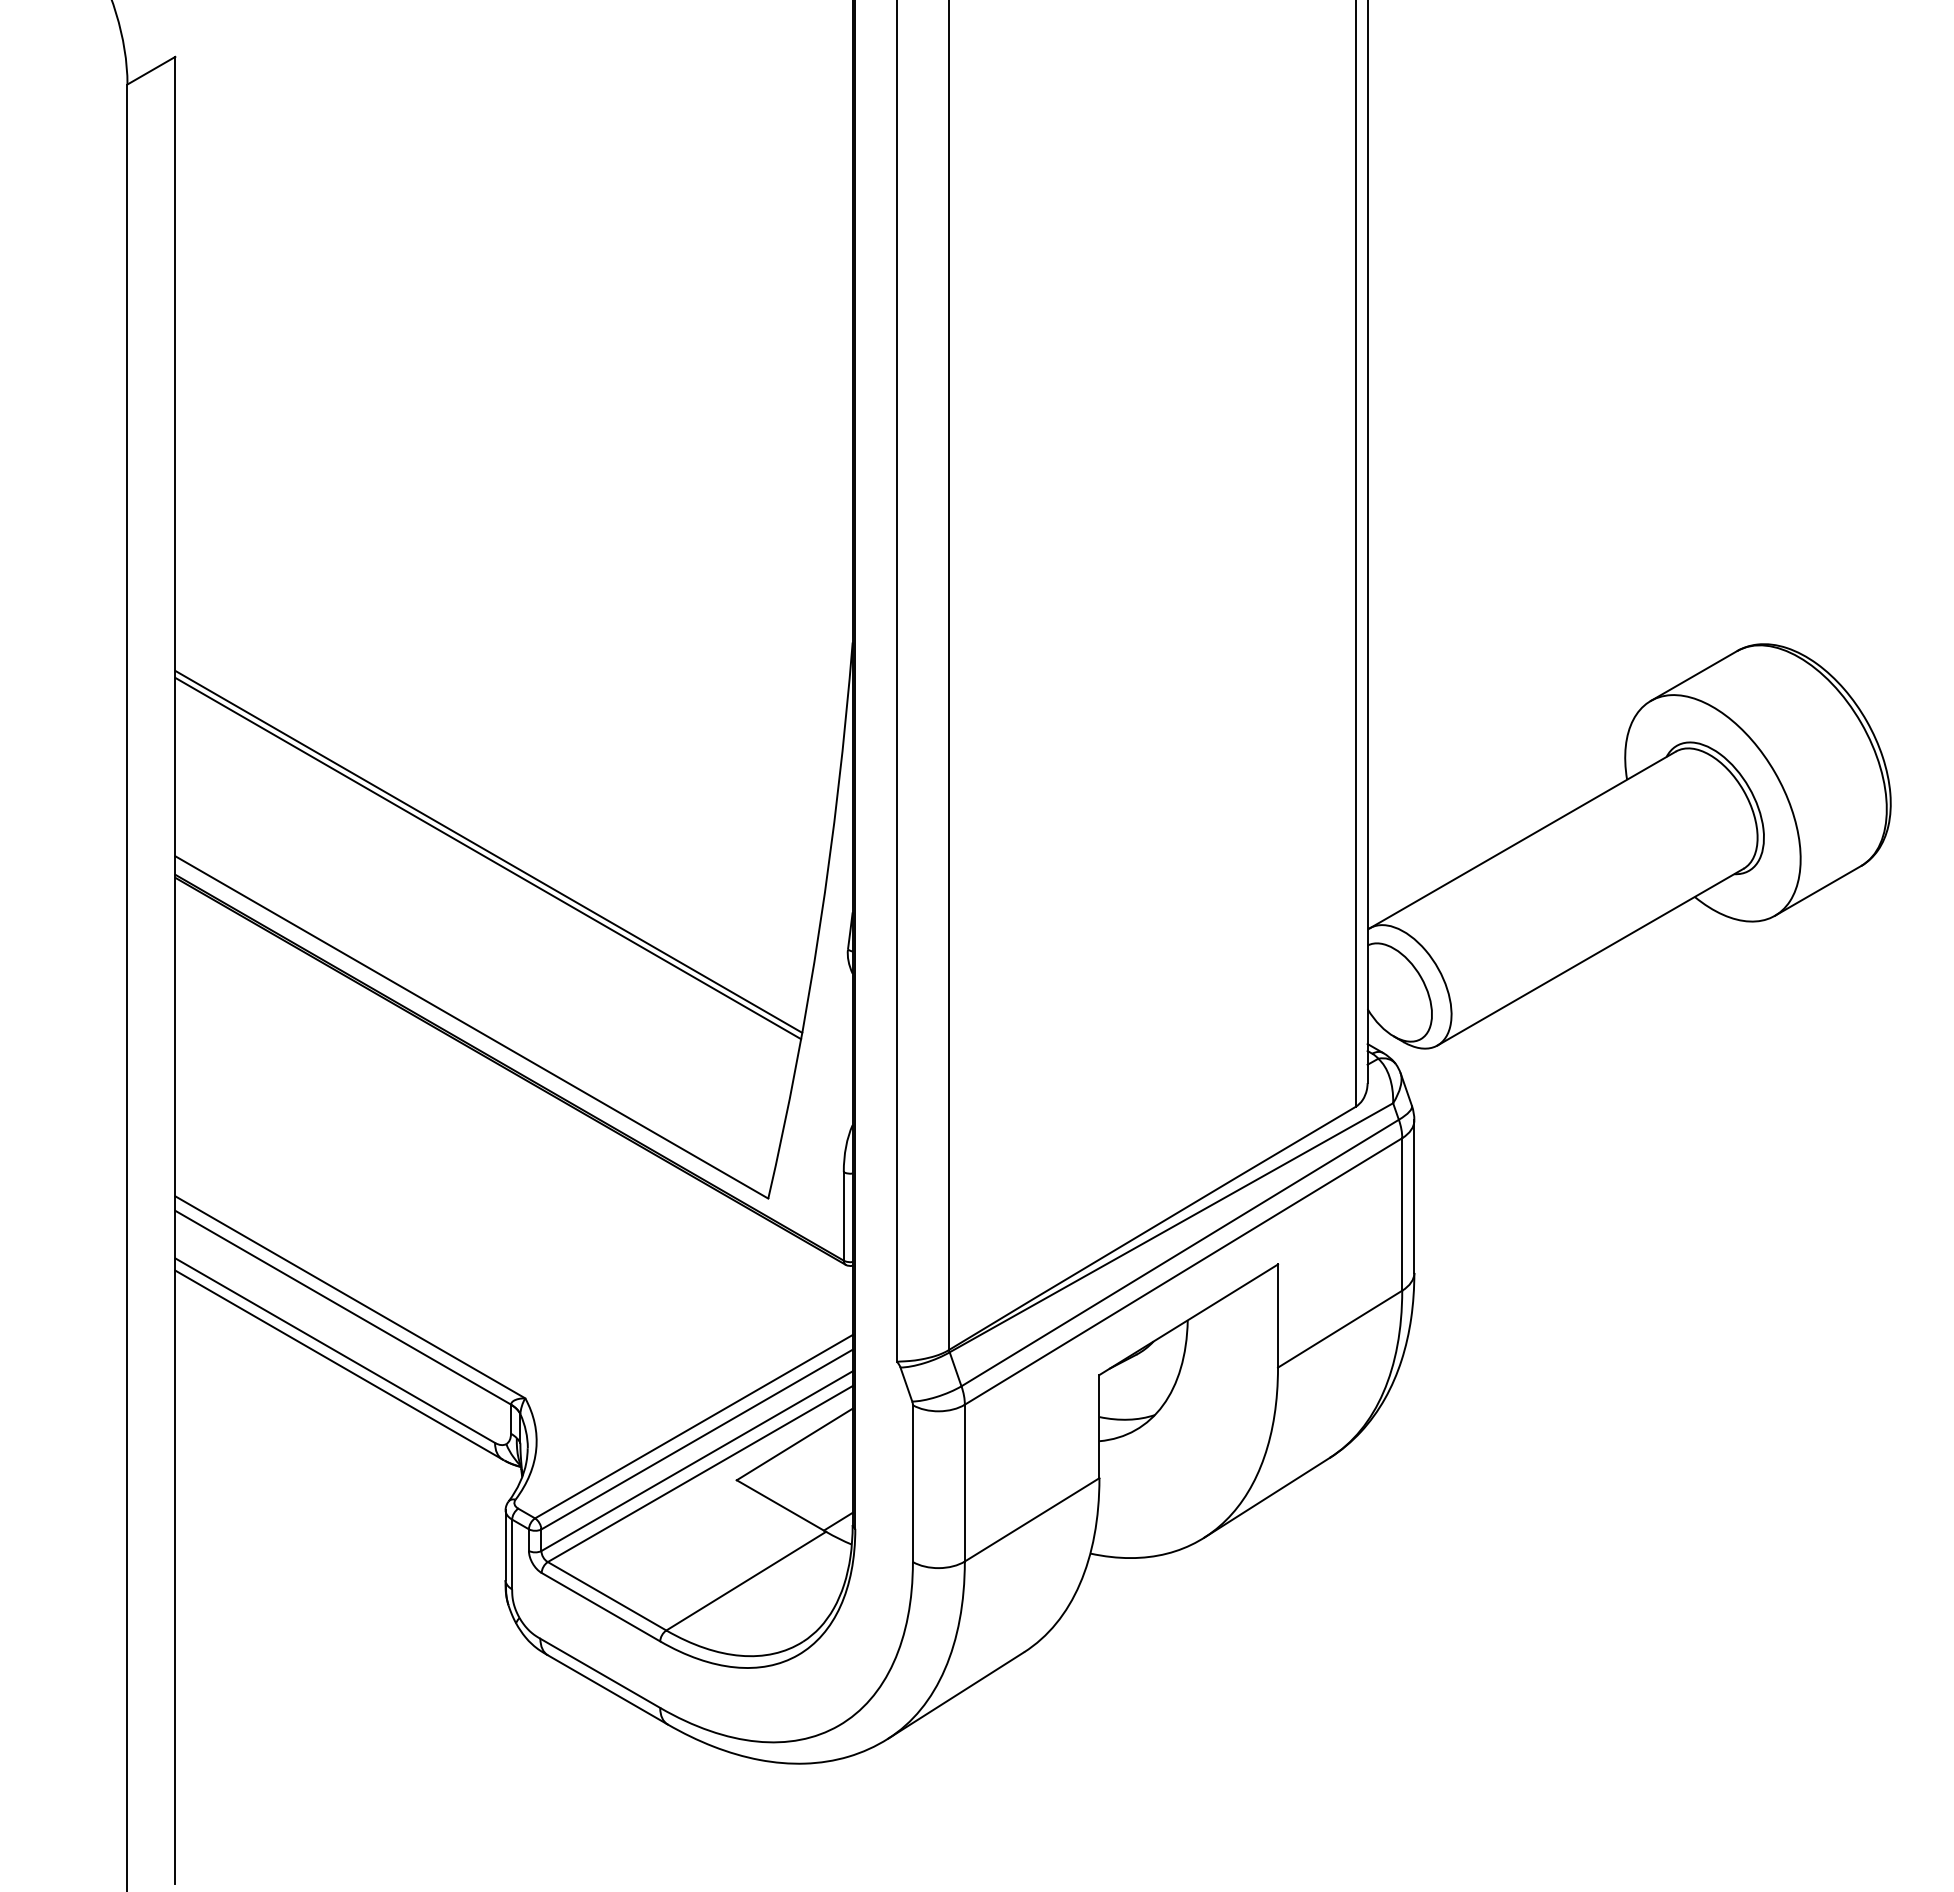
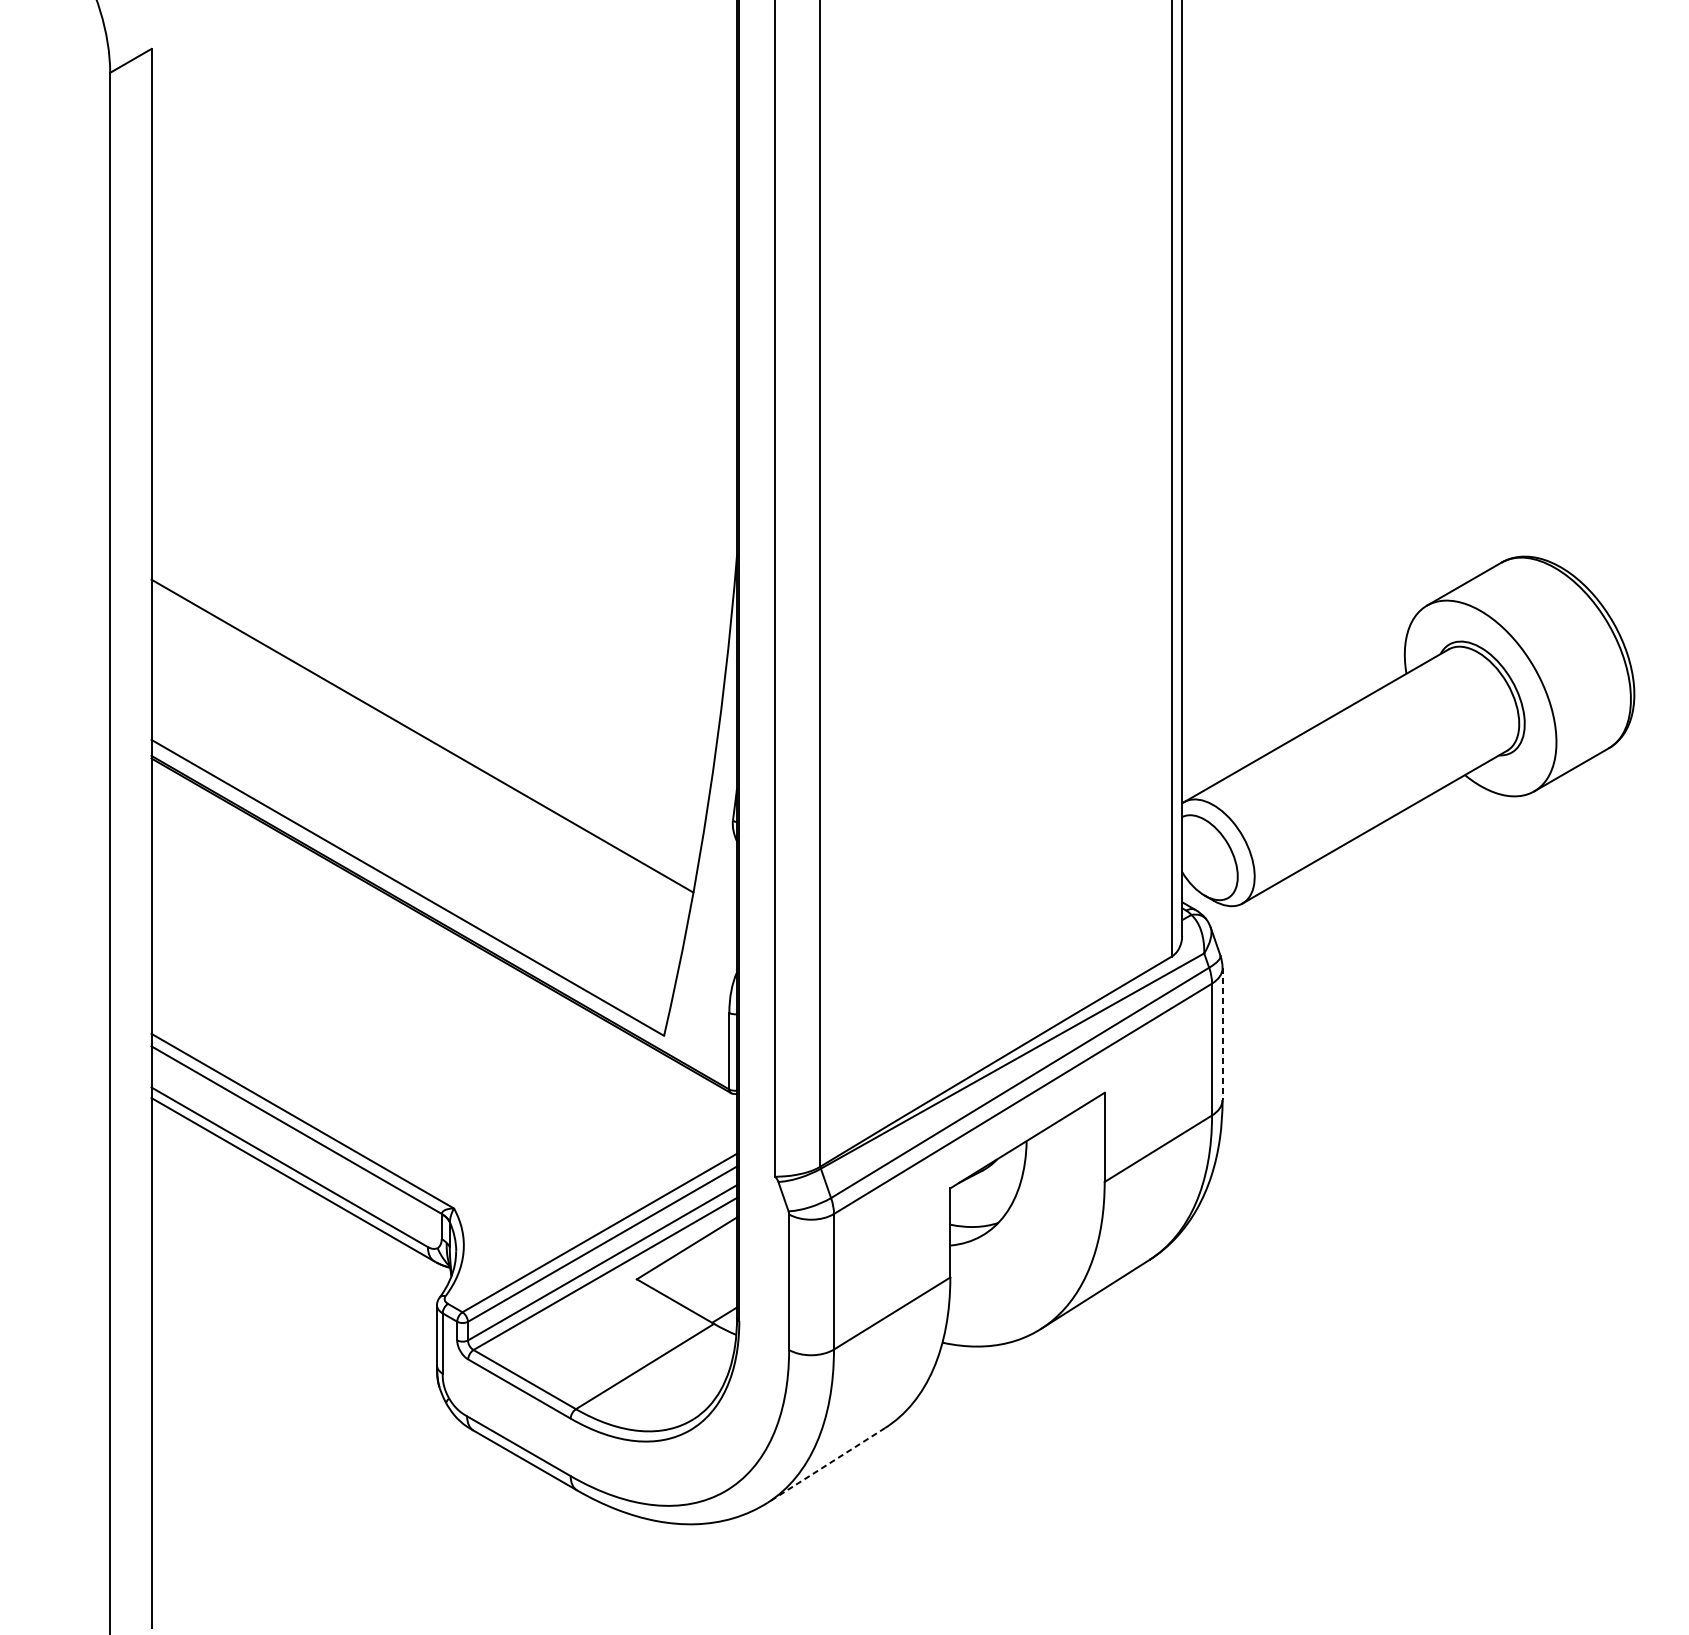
line: (488, 858) -> (422, 741), removed
line: (1414, 1197) -> (1222, 1034), solid -> dashed
line: (956, 1695) -> (826, 1465), solid -> dashed

